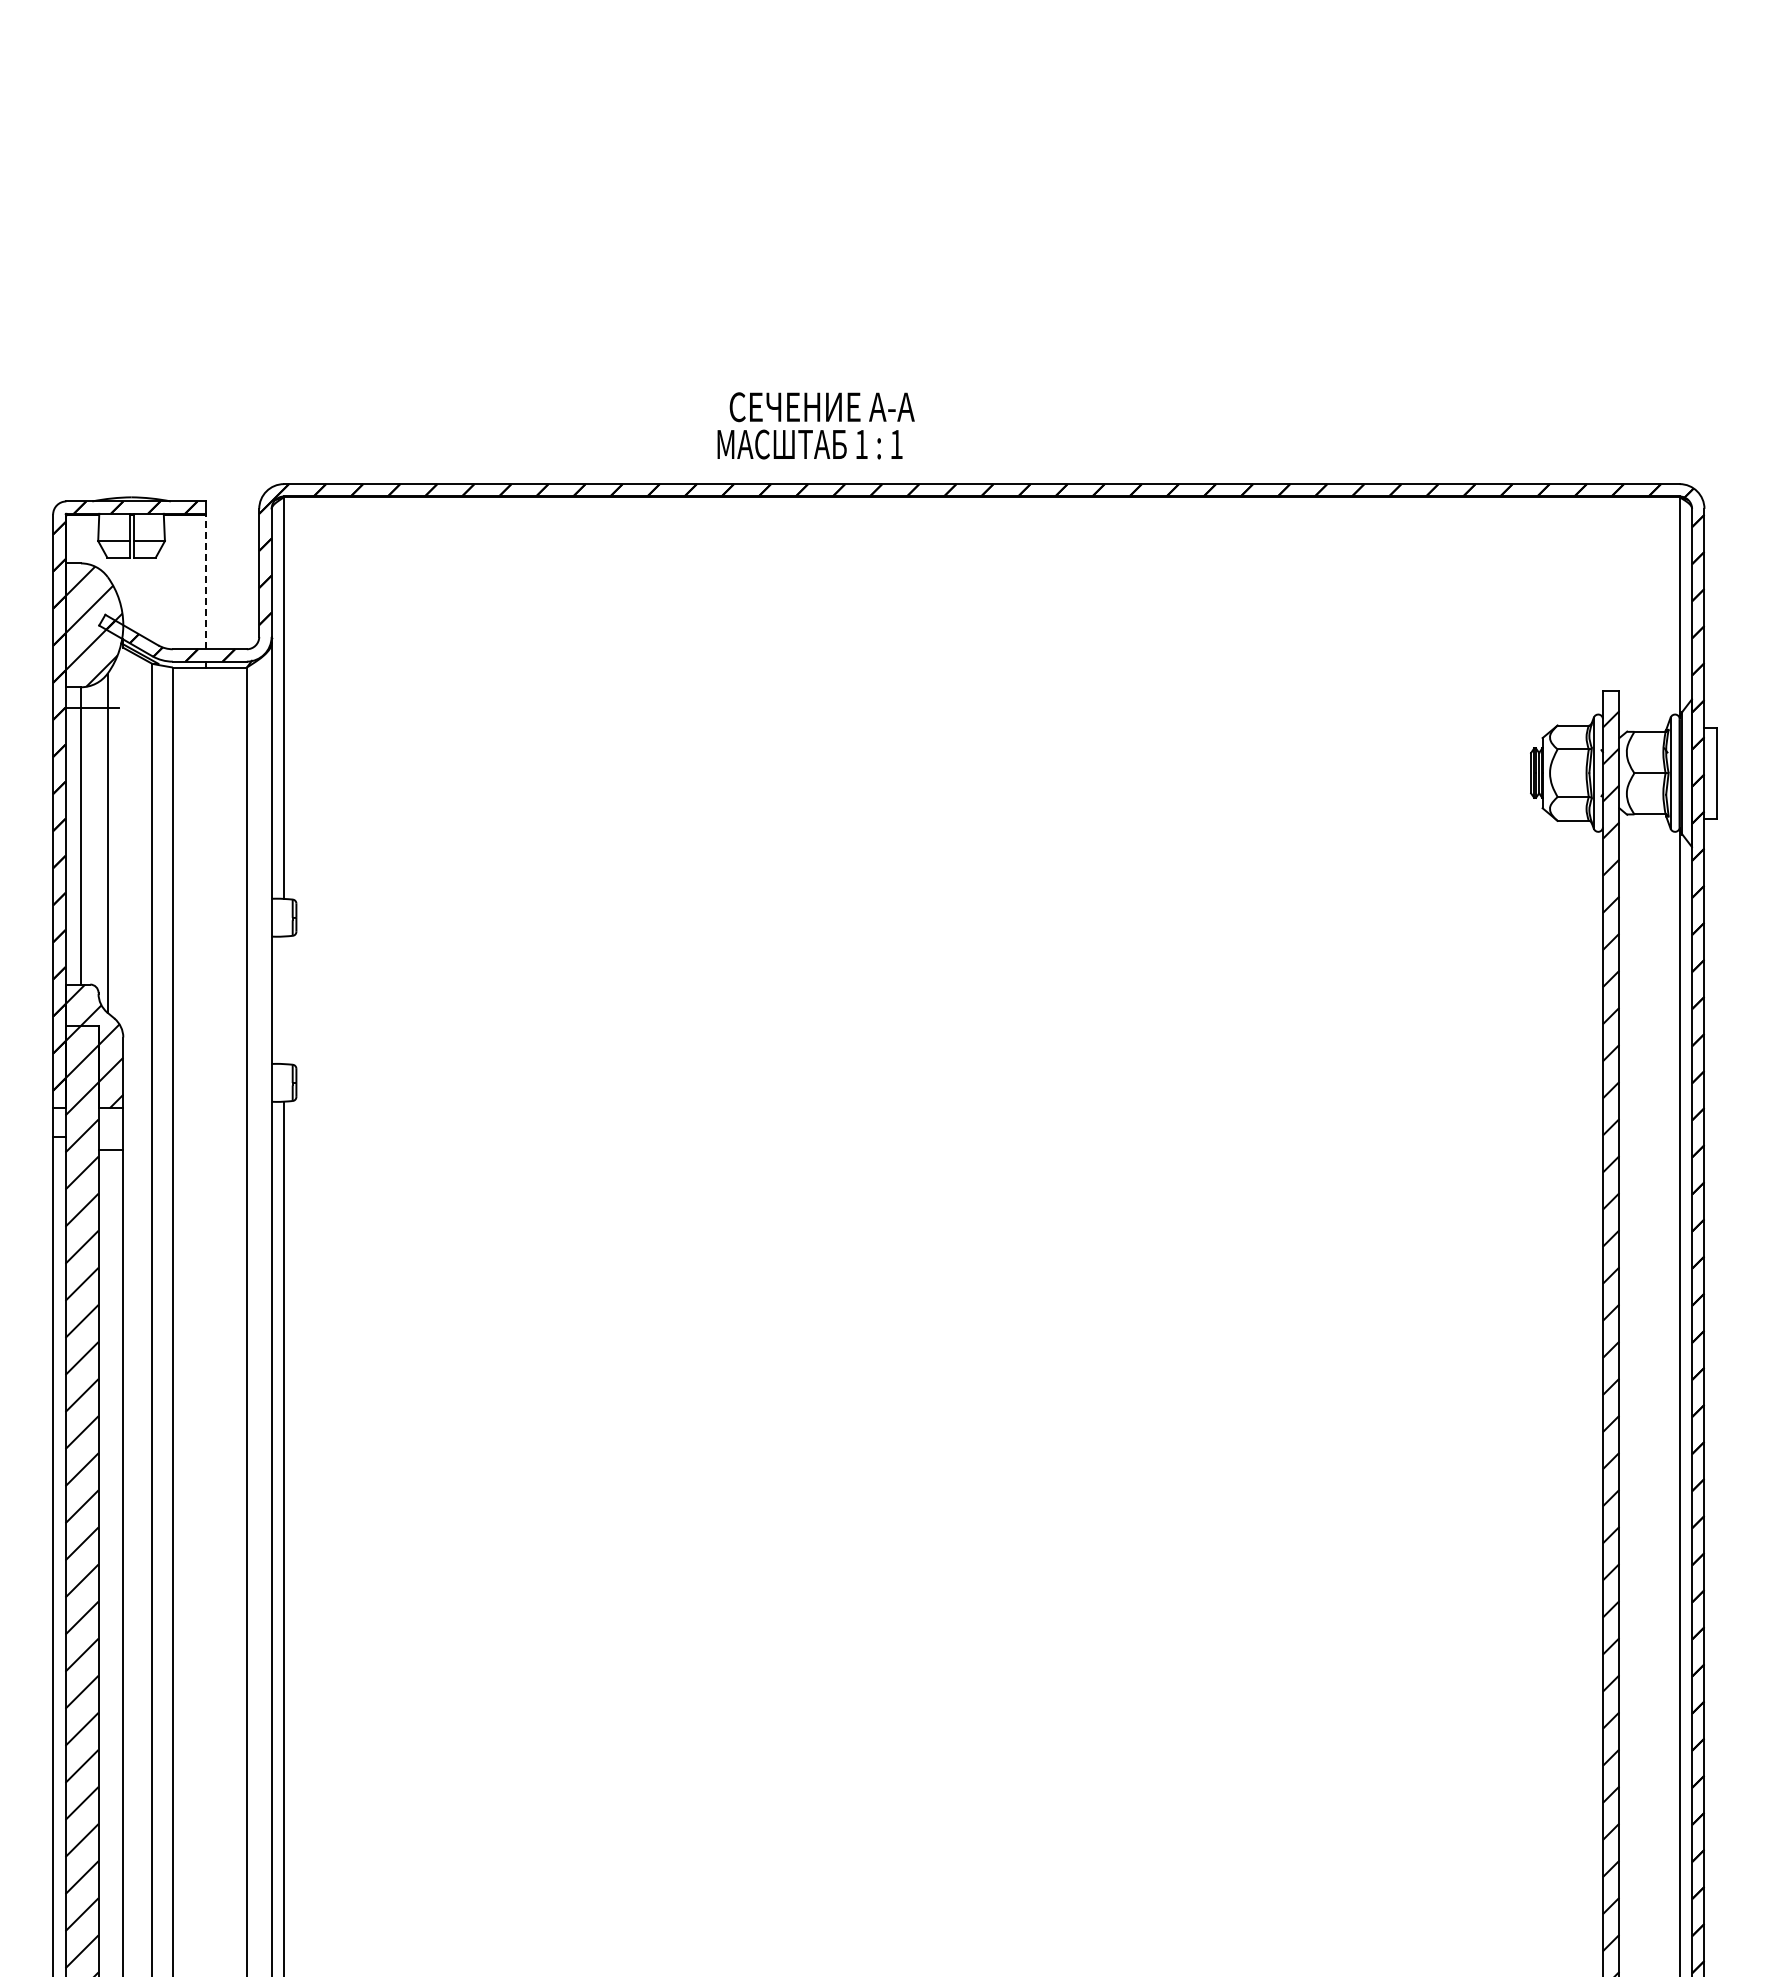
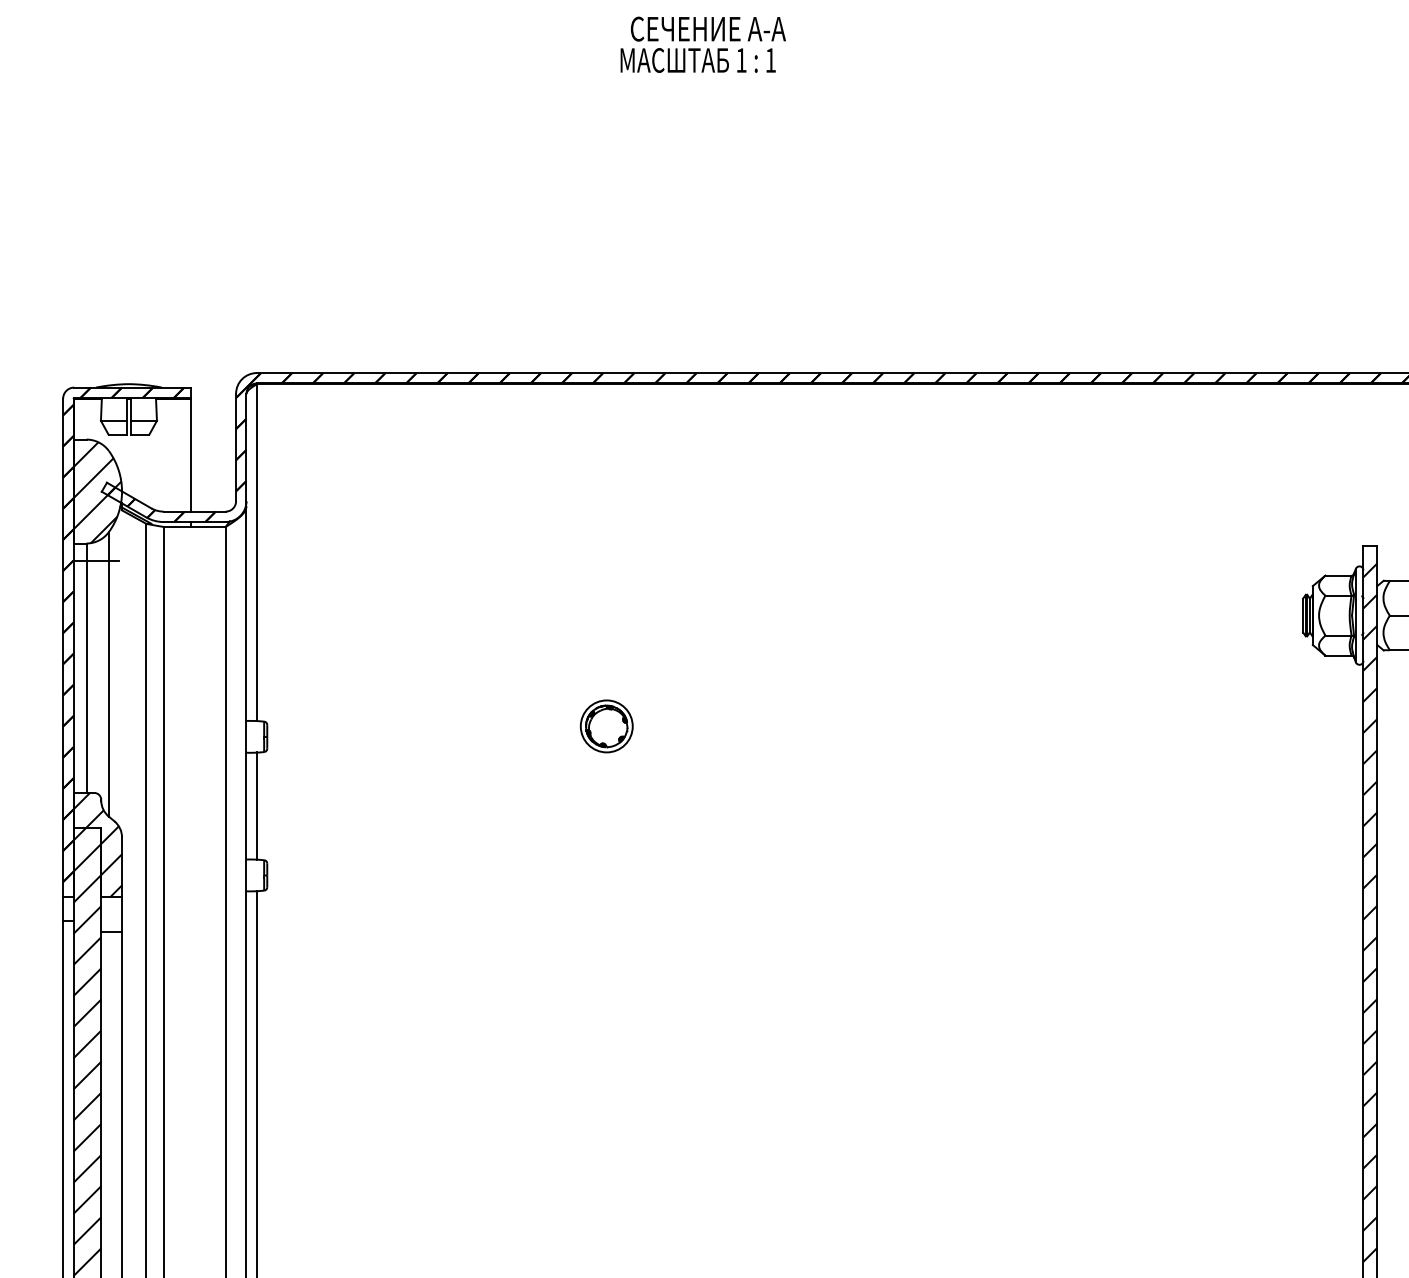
text: (815, 425) -> (702, 44), moved
line: (205, 582) -> (190, 455), dashed -> solid
part: (700, 905) -> (606, 726), added
line: (284, 1000) -> (257, 806), added

